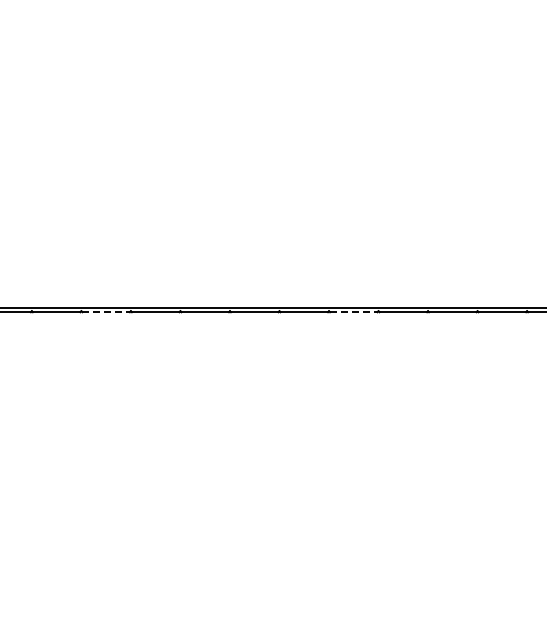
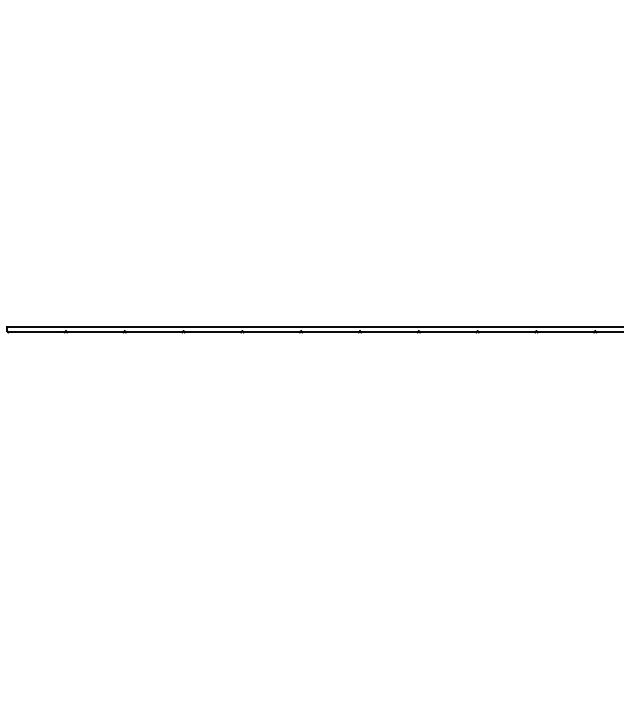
line: (106, 312) -> (154, 332), dashed -> solid
line: (353, 312) -> (447, 332), dashed -> solid

